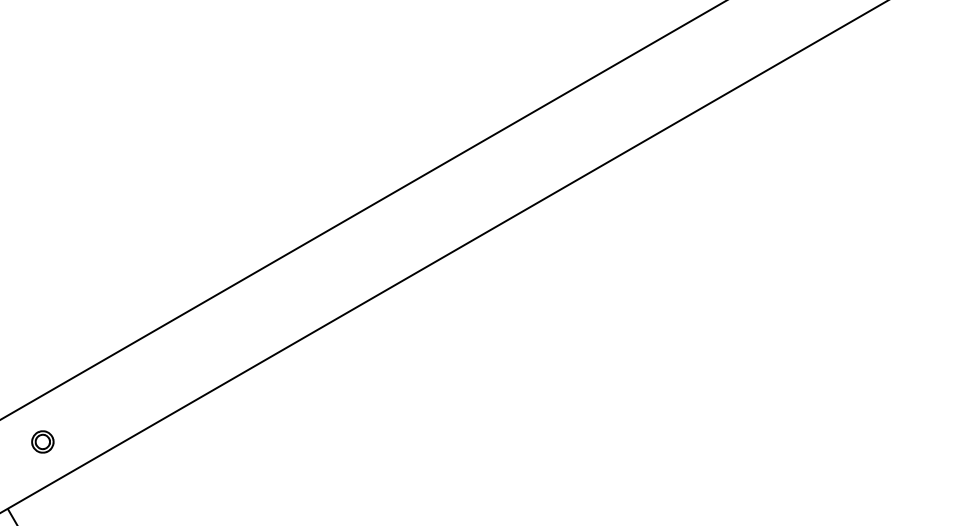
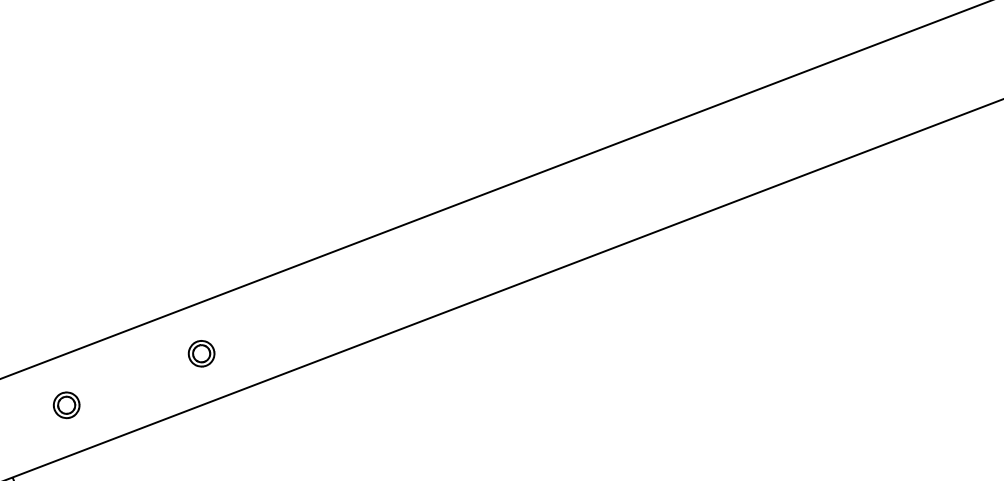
part: (147, 381) -> (201, 353), added

